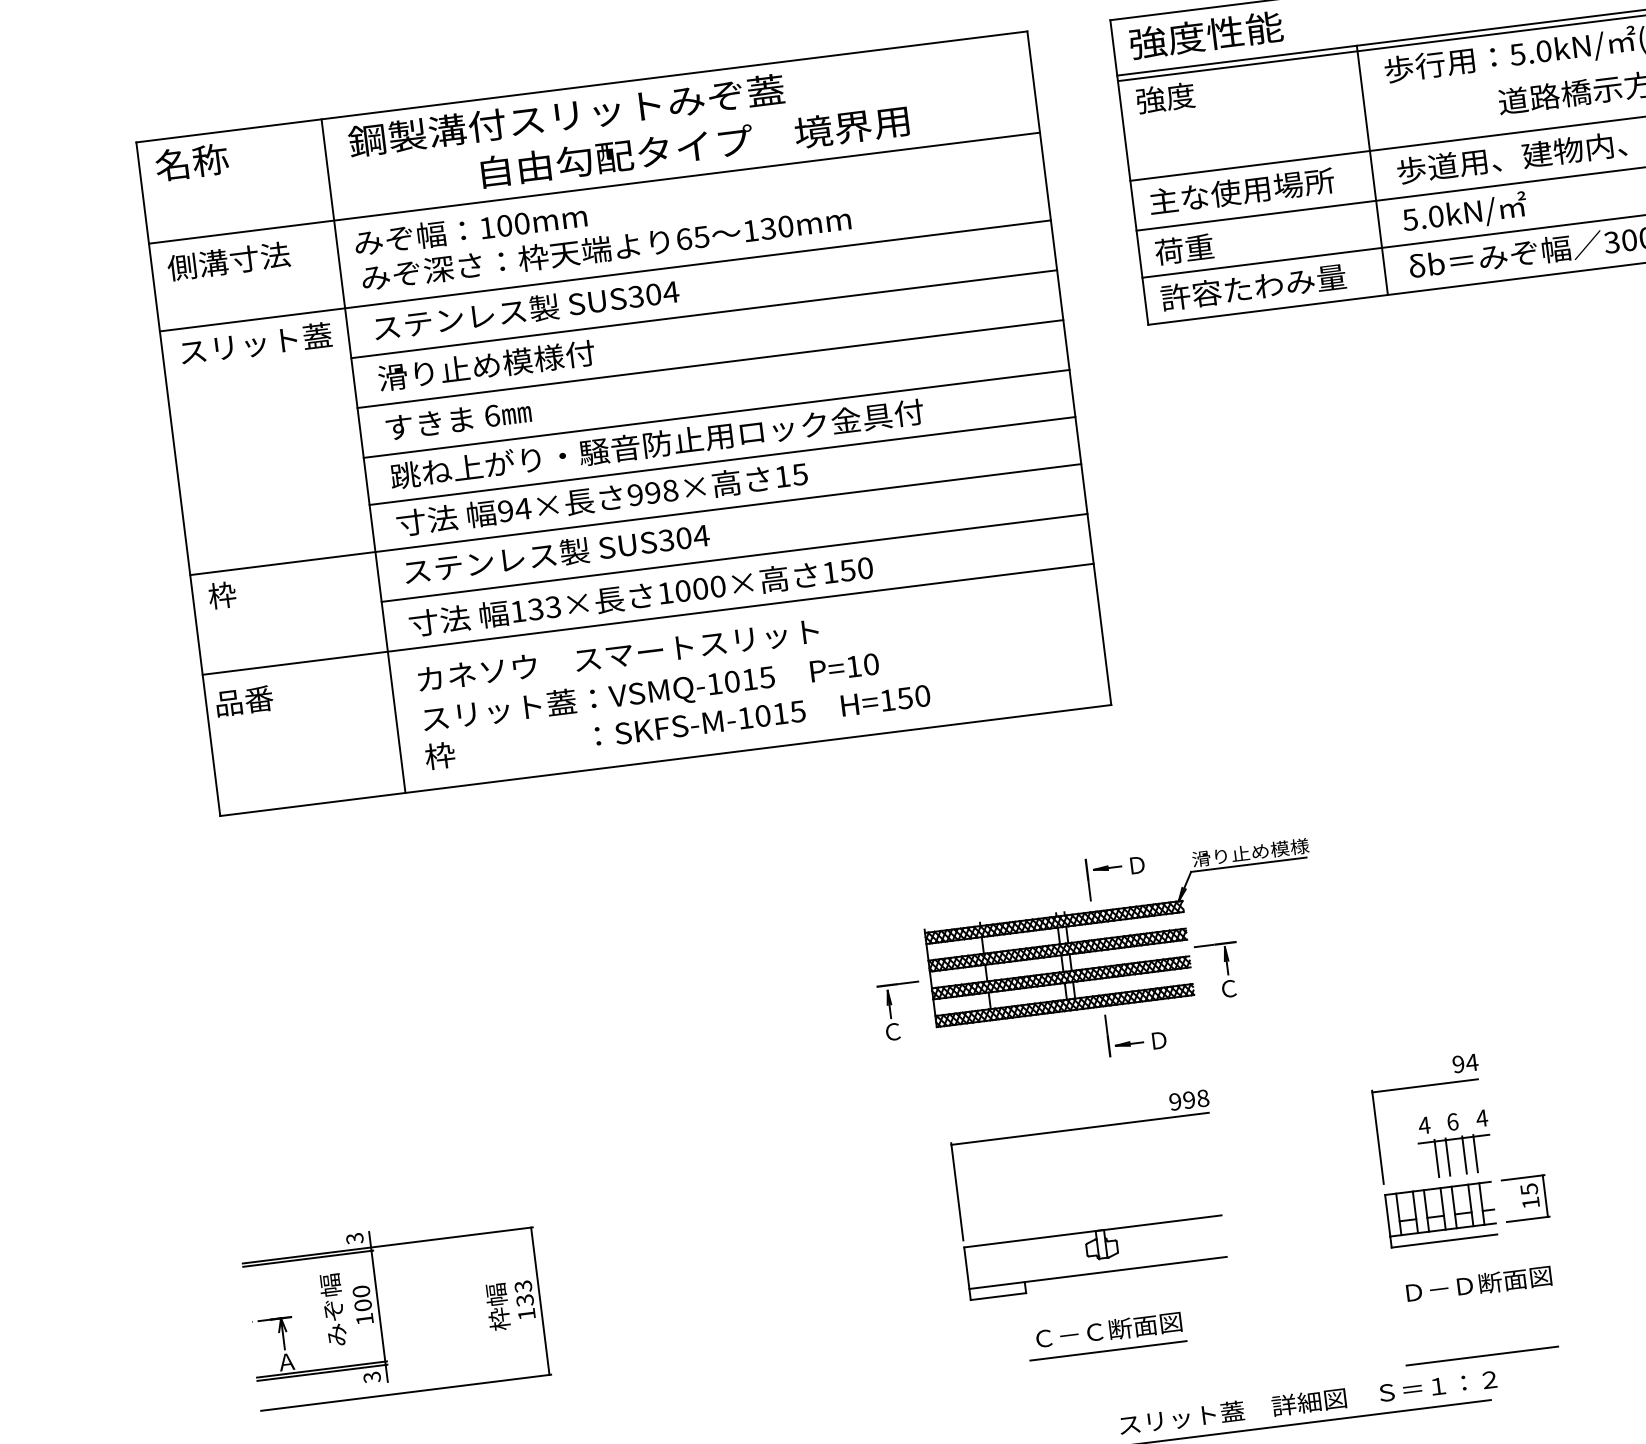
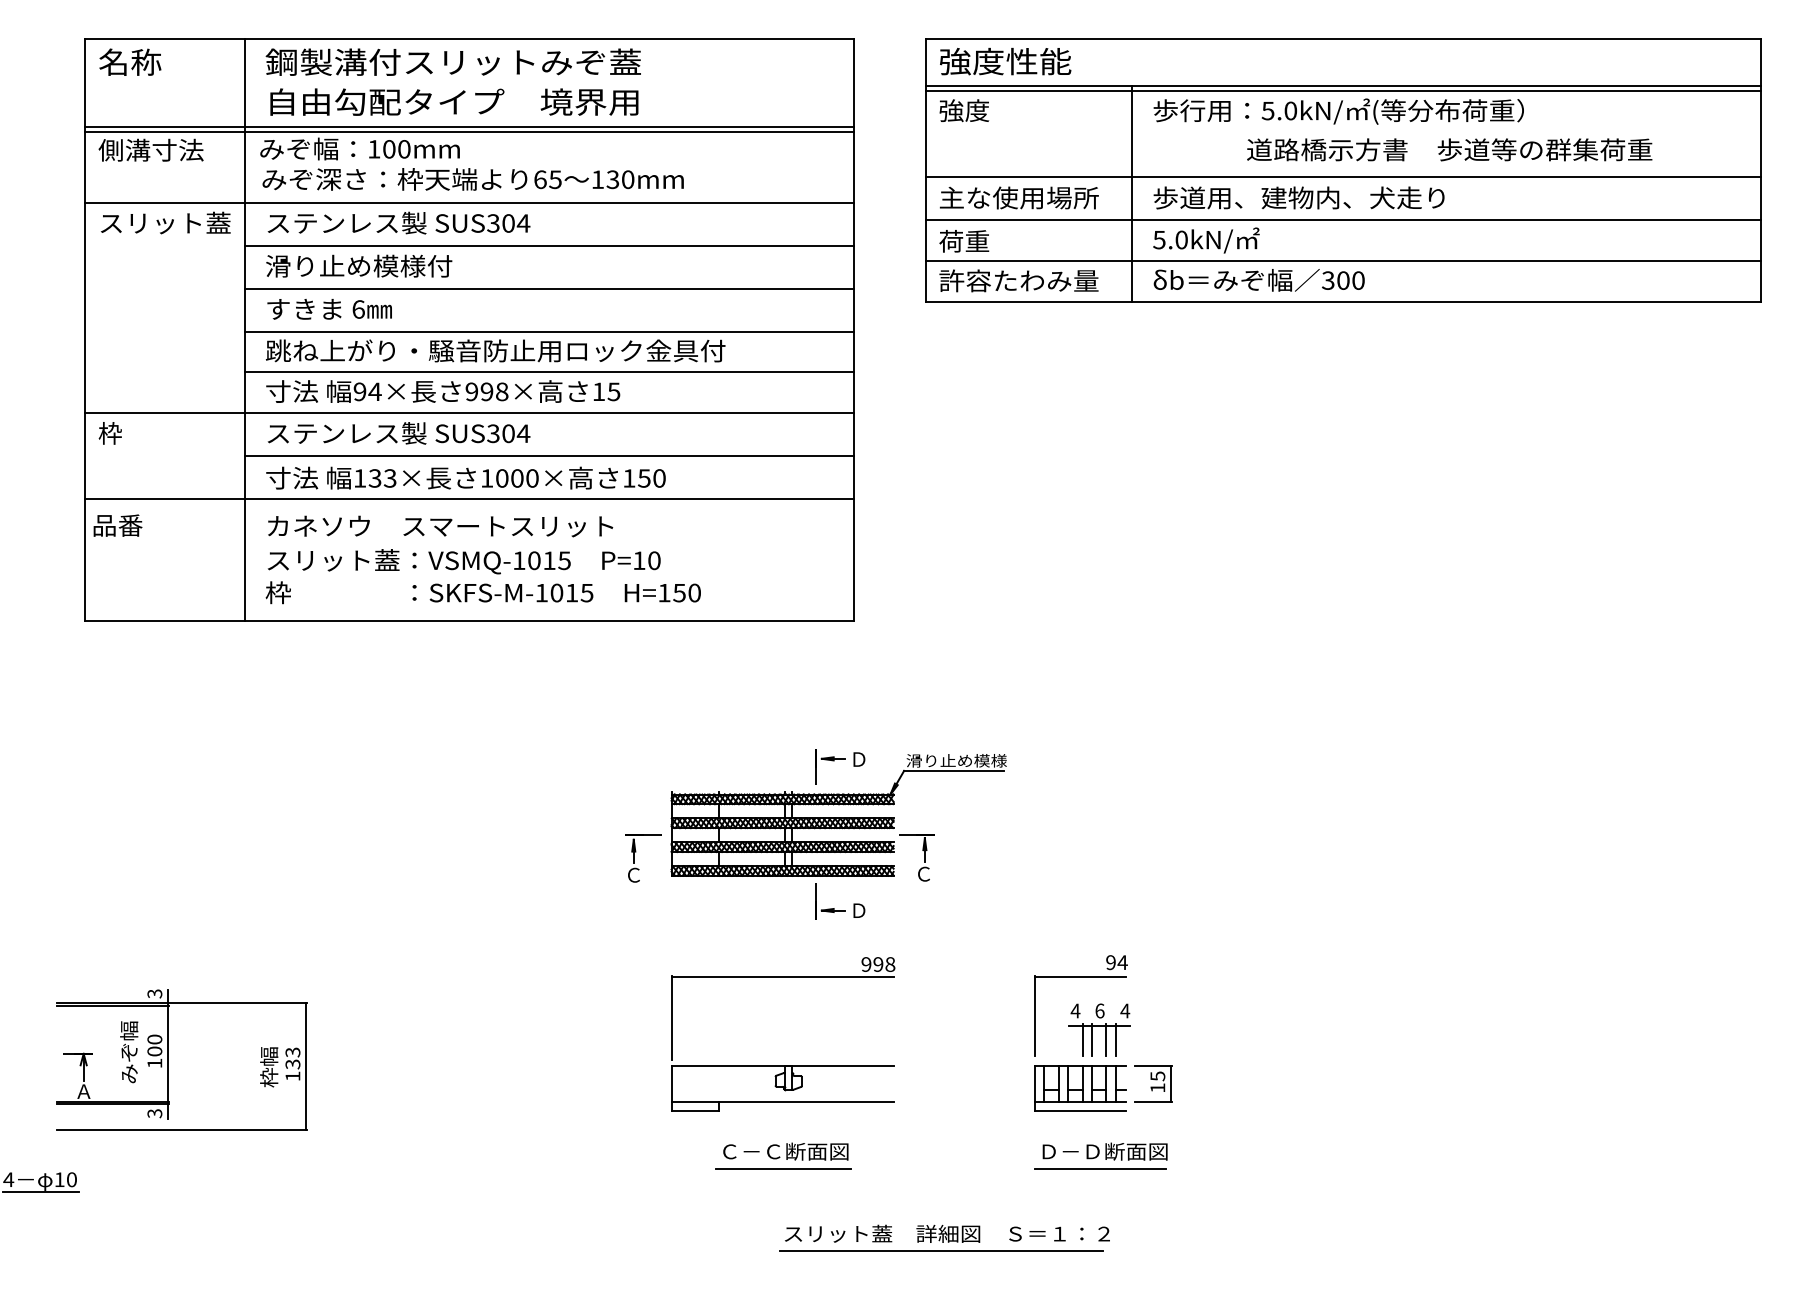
text: (695, 145) -> (454, 101), moved
line: (595, 193) -> (469, 131), added
line: (1482, 1355) -> (1100, 1168), moved

